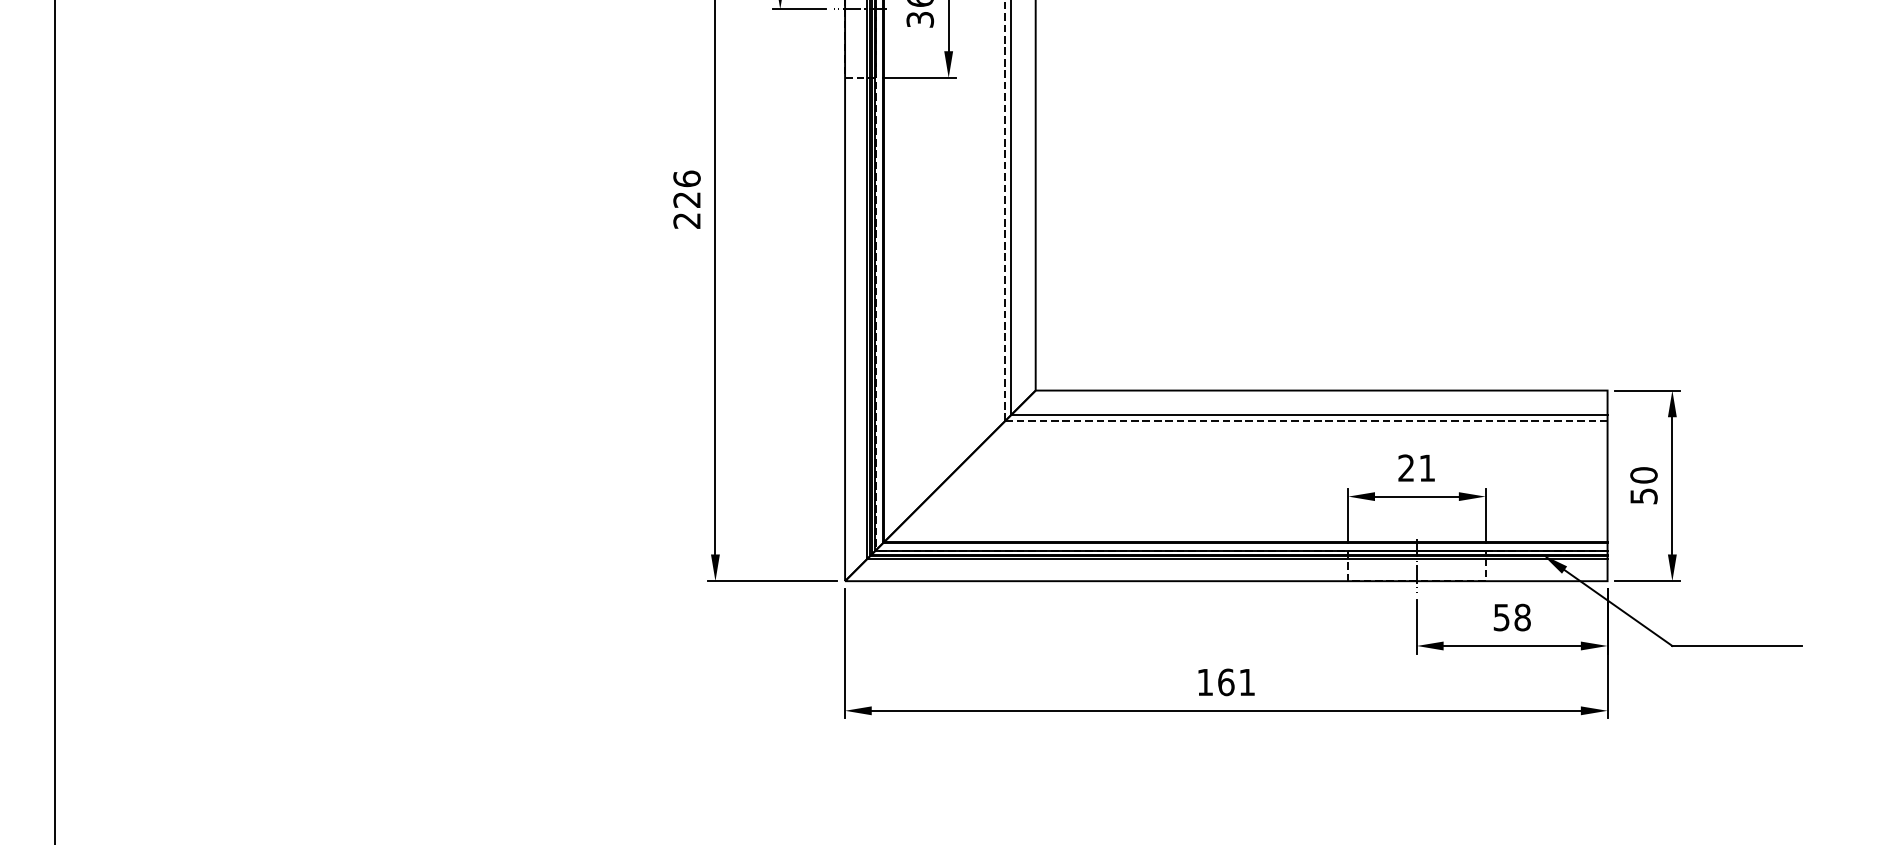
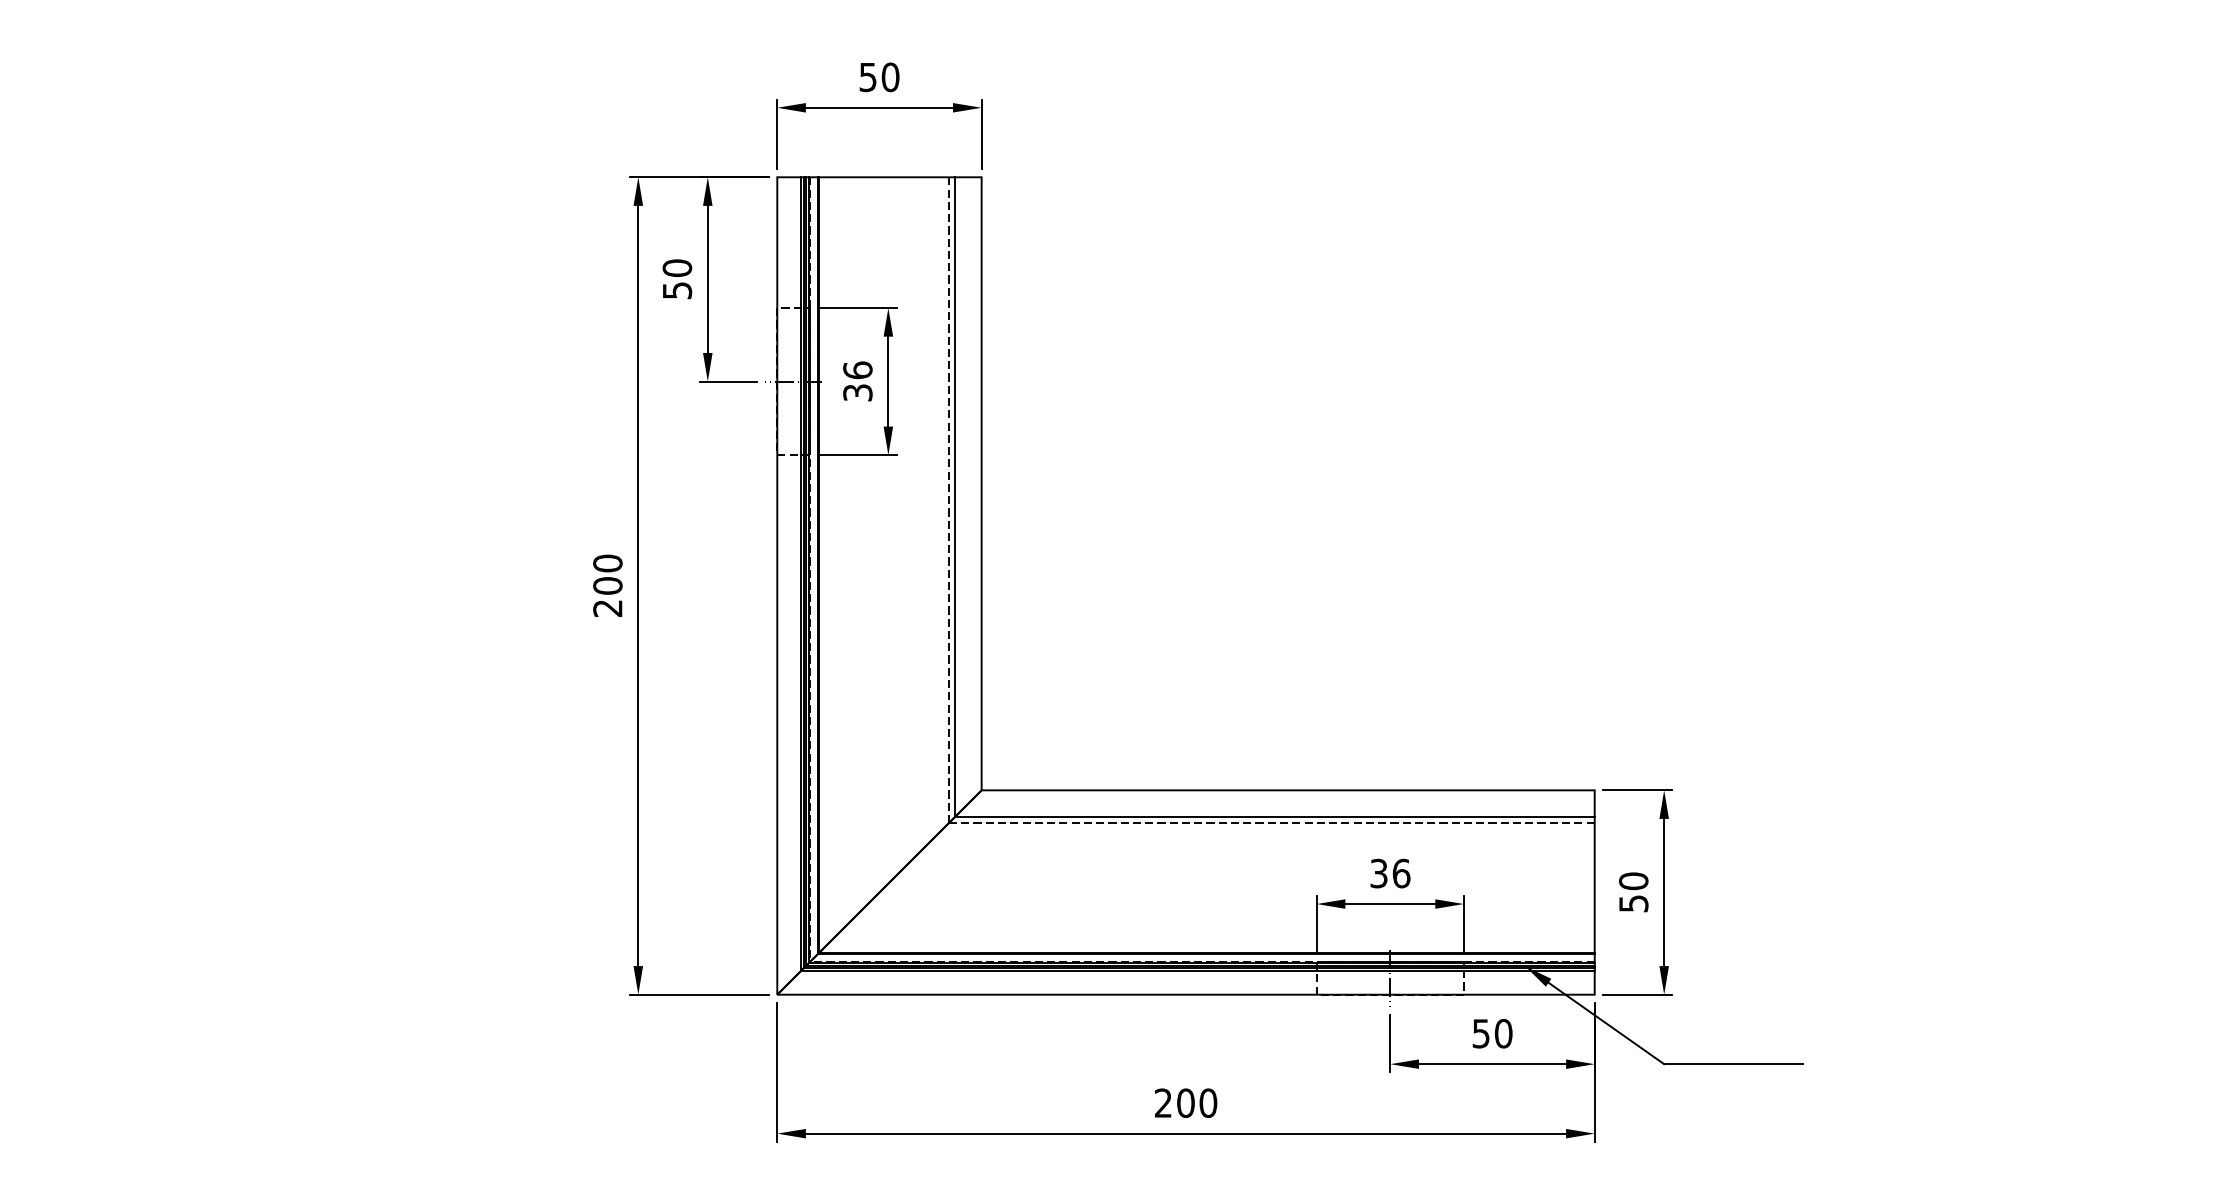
text: (686, 189) -> (607, 574), 226 -> 200
text: (1417, 468) -> (1390, 873), 21 -> 36
text: (1522, 617) -> (1503, 1033), 58 -> 50
text: (1225, 681) -> (1185, 1102), 161 -> 200

